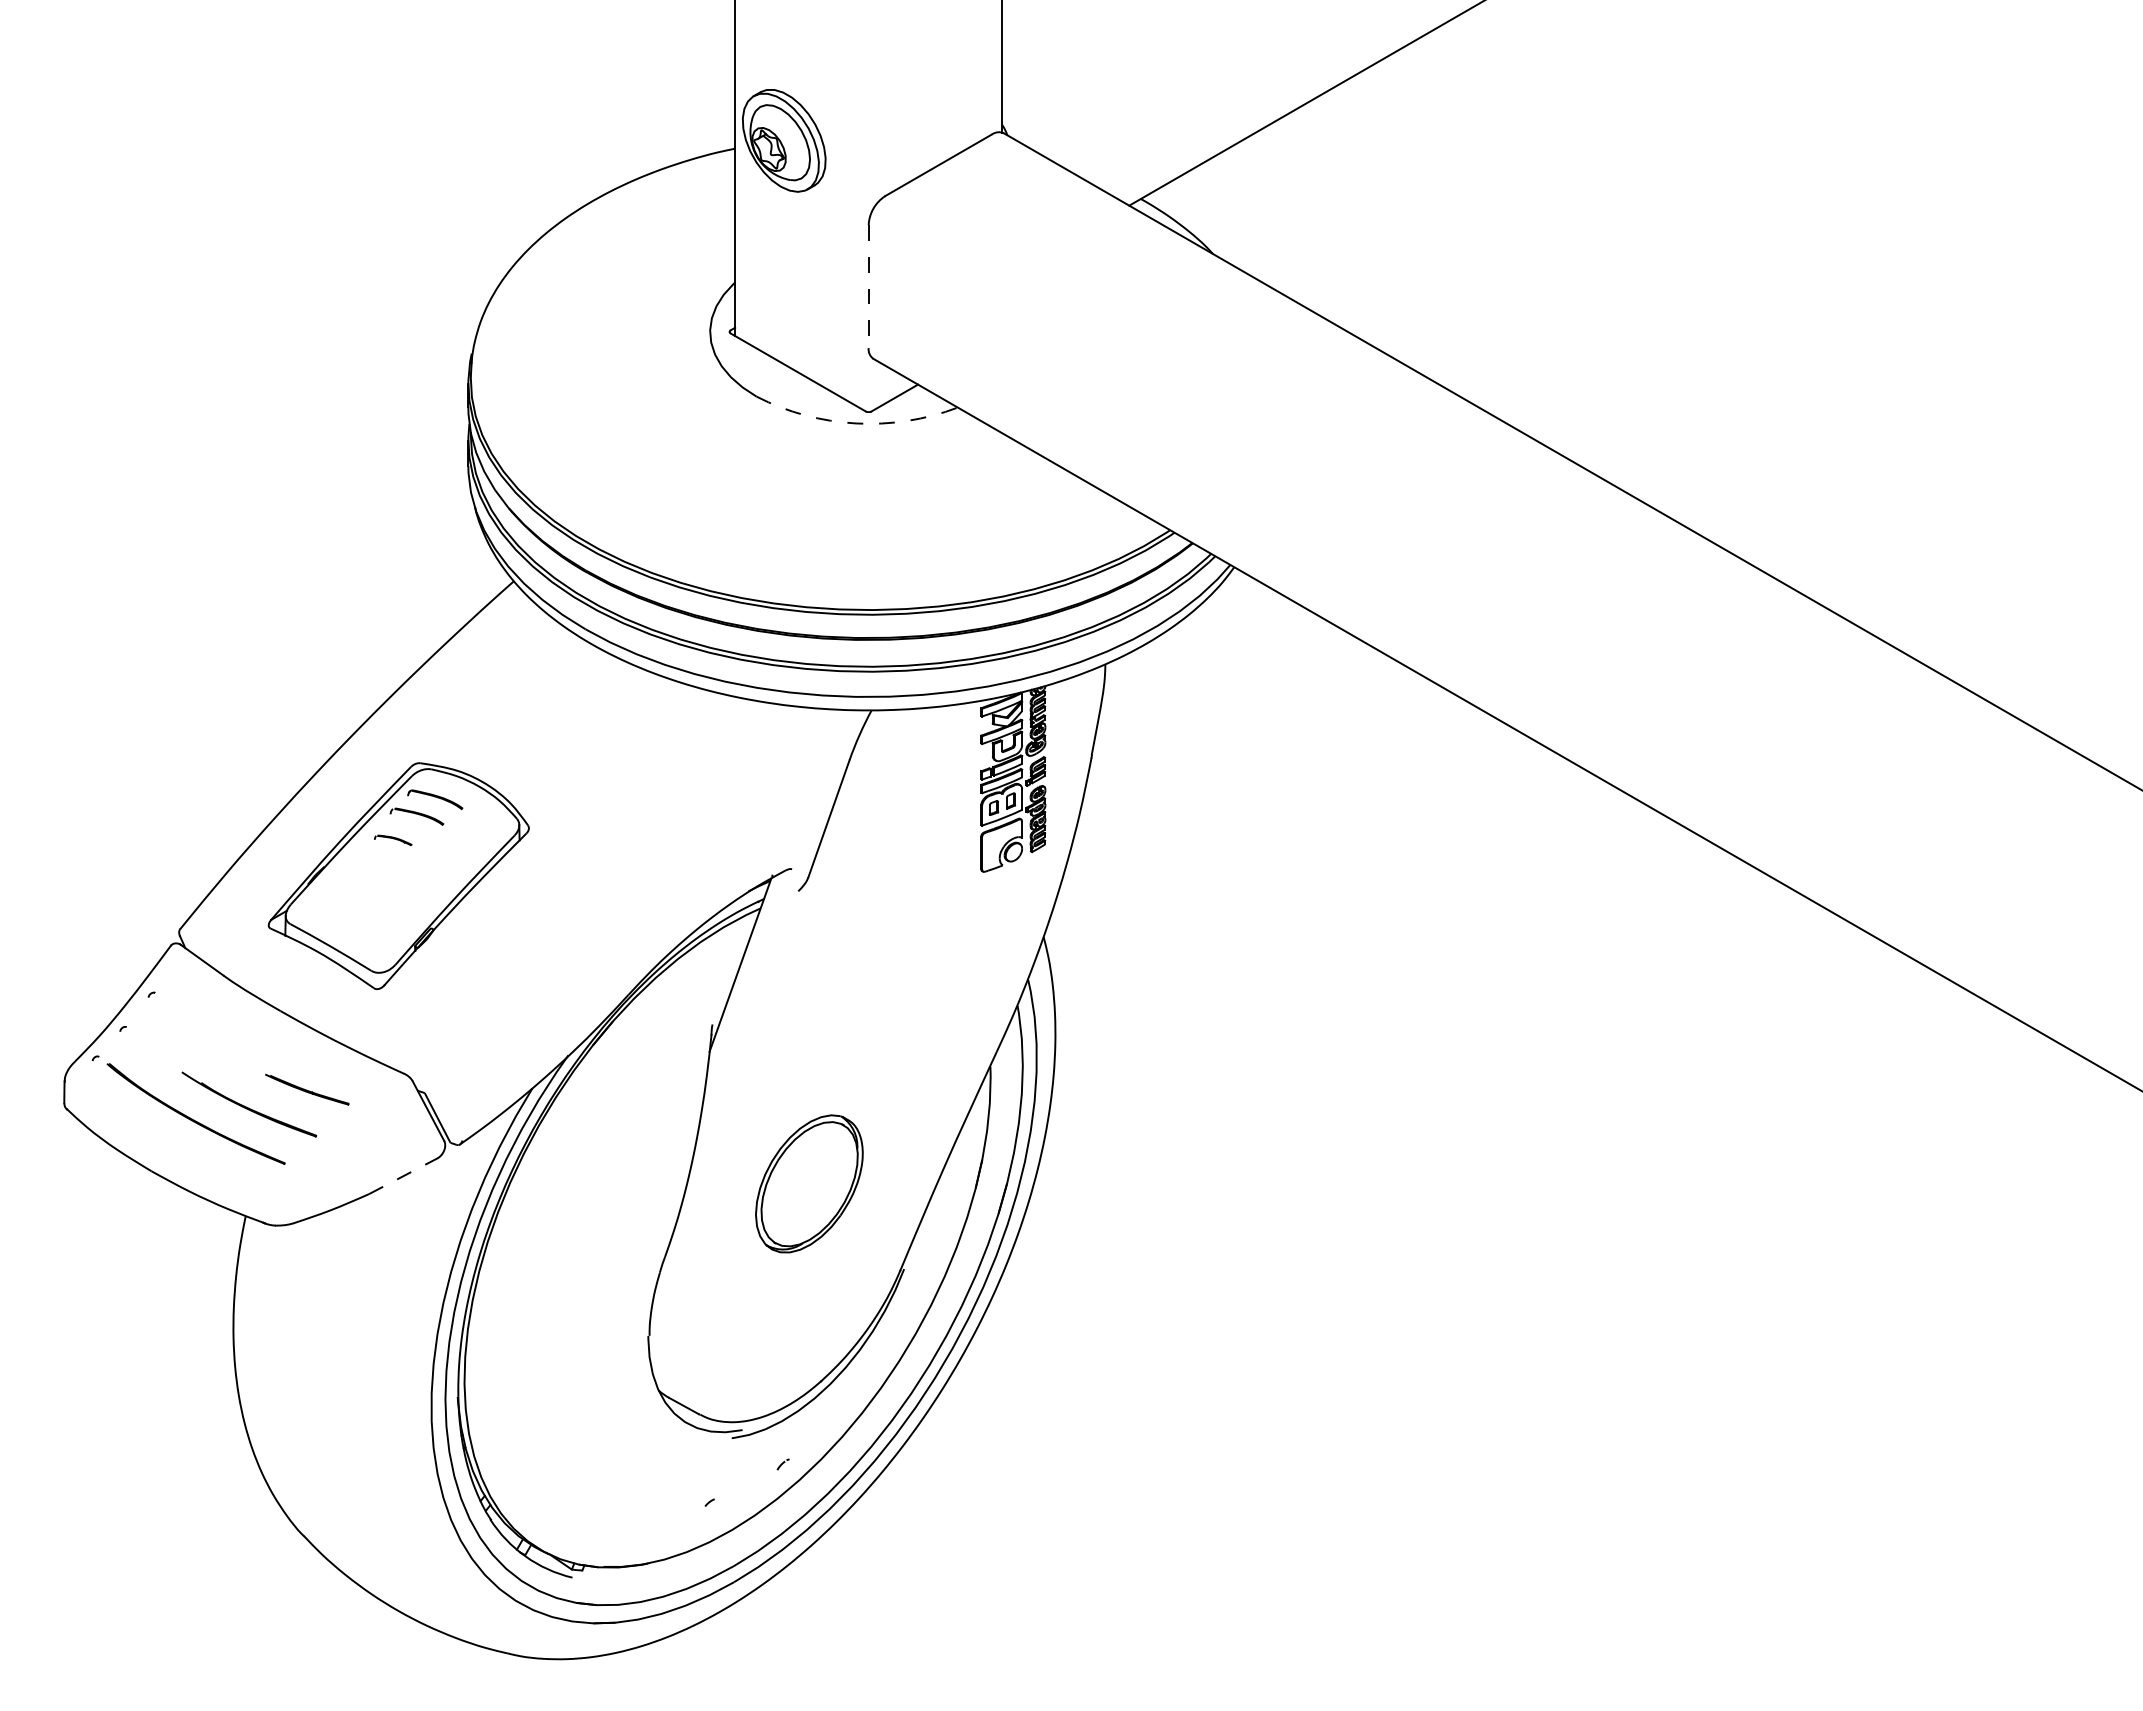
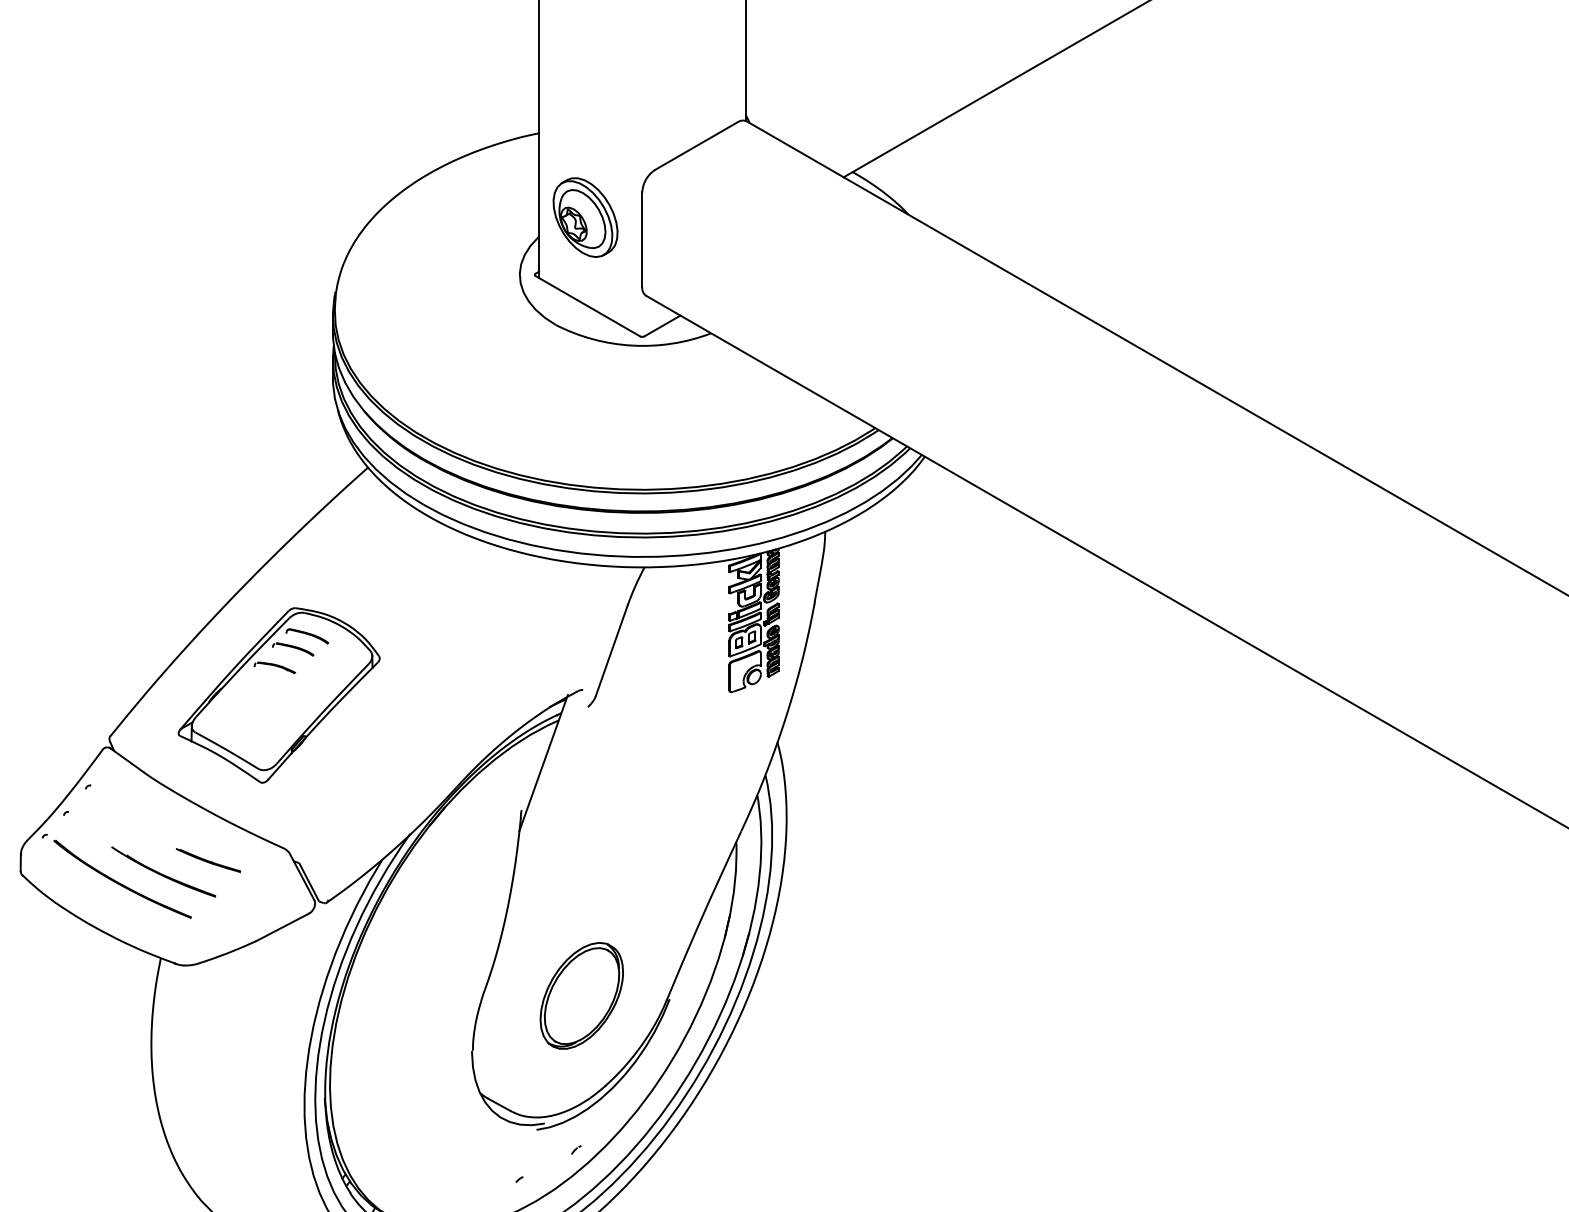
part: (784, 140) -> (585, 217), moved
line: (868, 287) -> (642, 240), dashed -> solid
arc: (856, 423) -> (632, 345), dashed -> solid
part: (393, 840) -> (275, 667), size x1.43
line: (403, 1176) -> (282, 927), dashed -> solid
part: (809, 1183) -> (581, 995), moved

